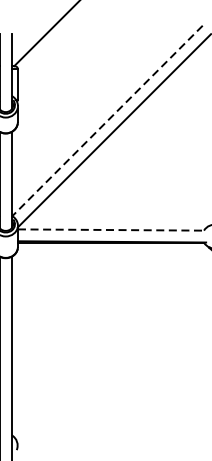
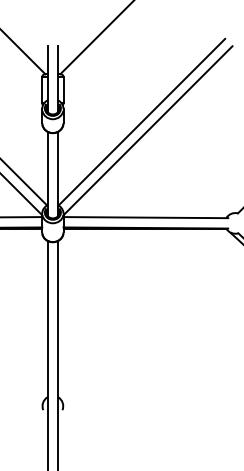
line: (107, 121) -> (141, 122), dashed -> solid
line: (112, 229) -> (146, 217), dashed -> solid

